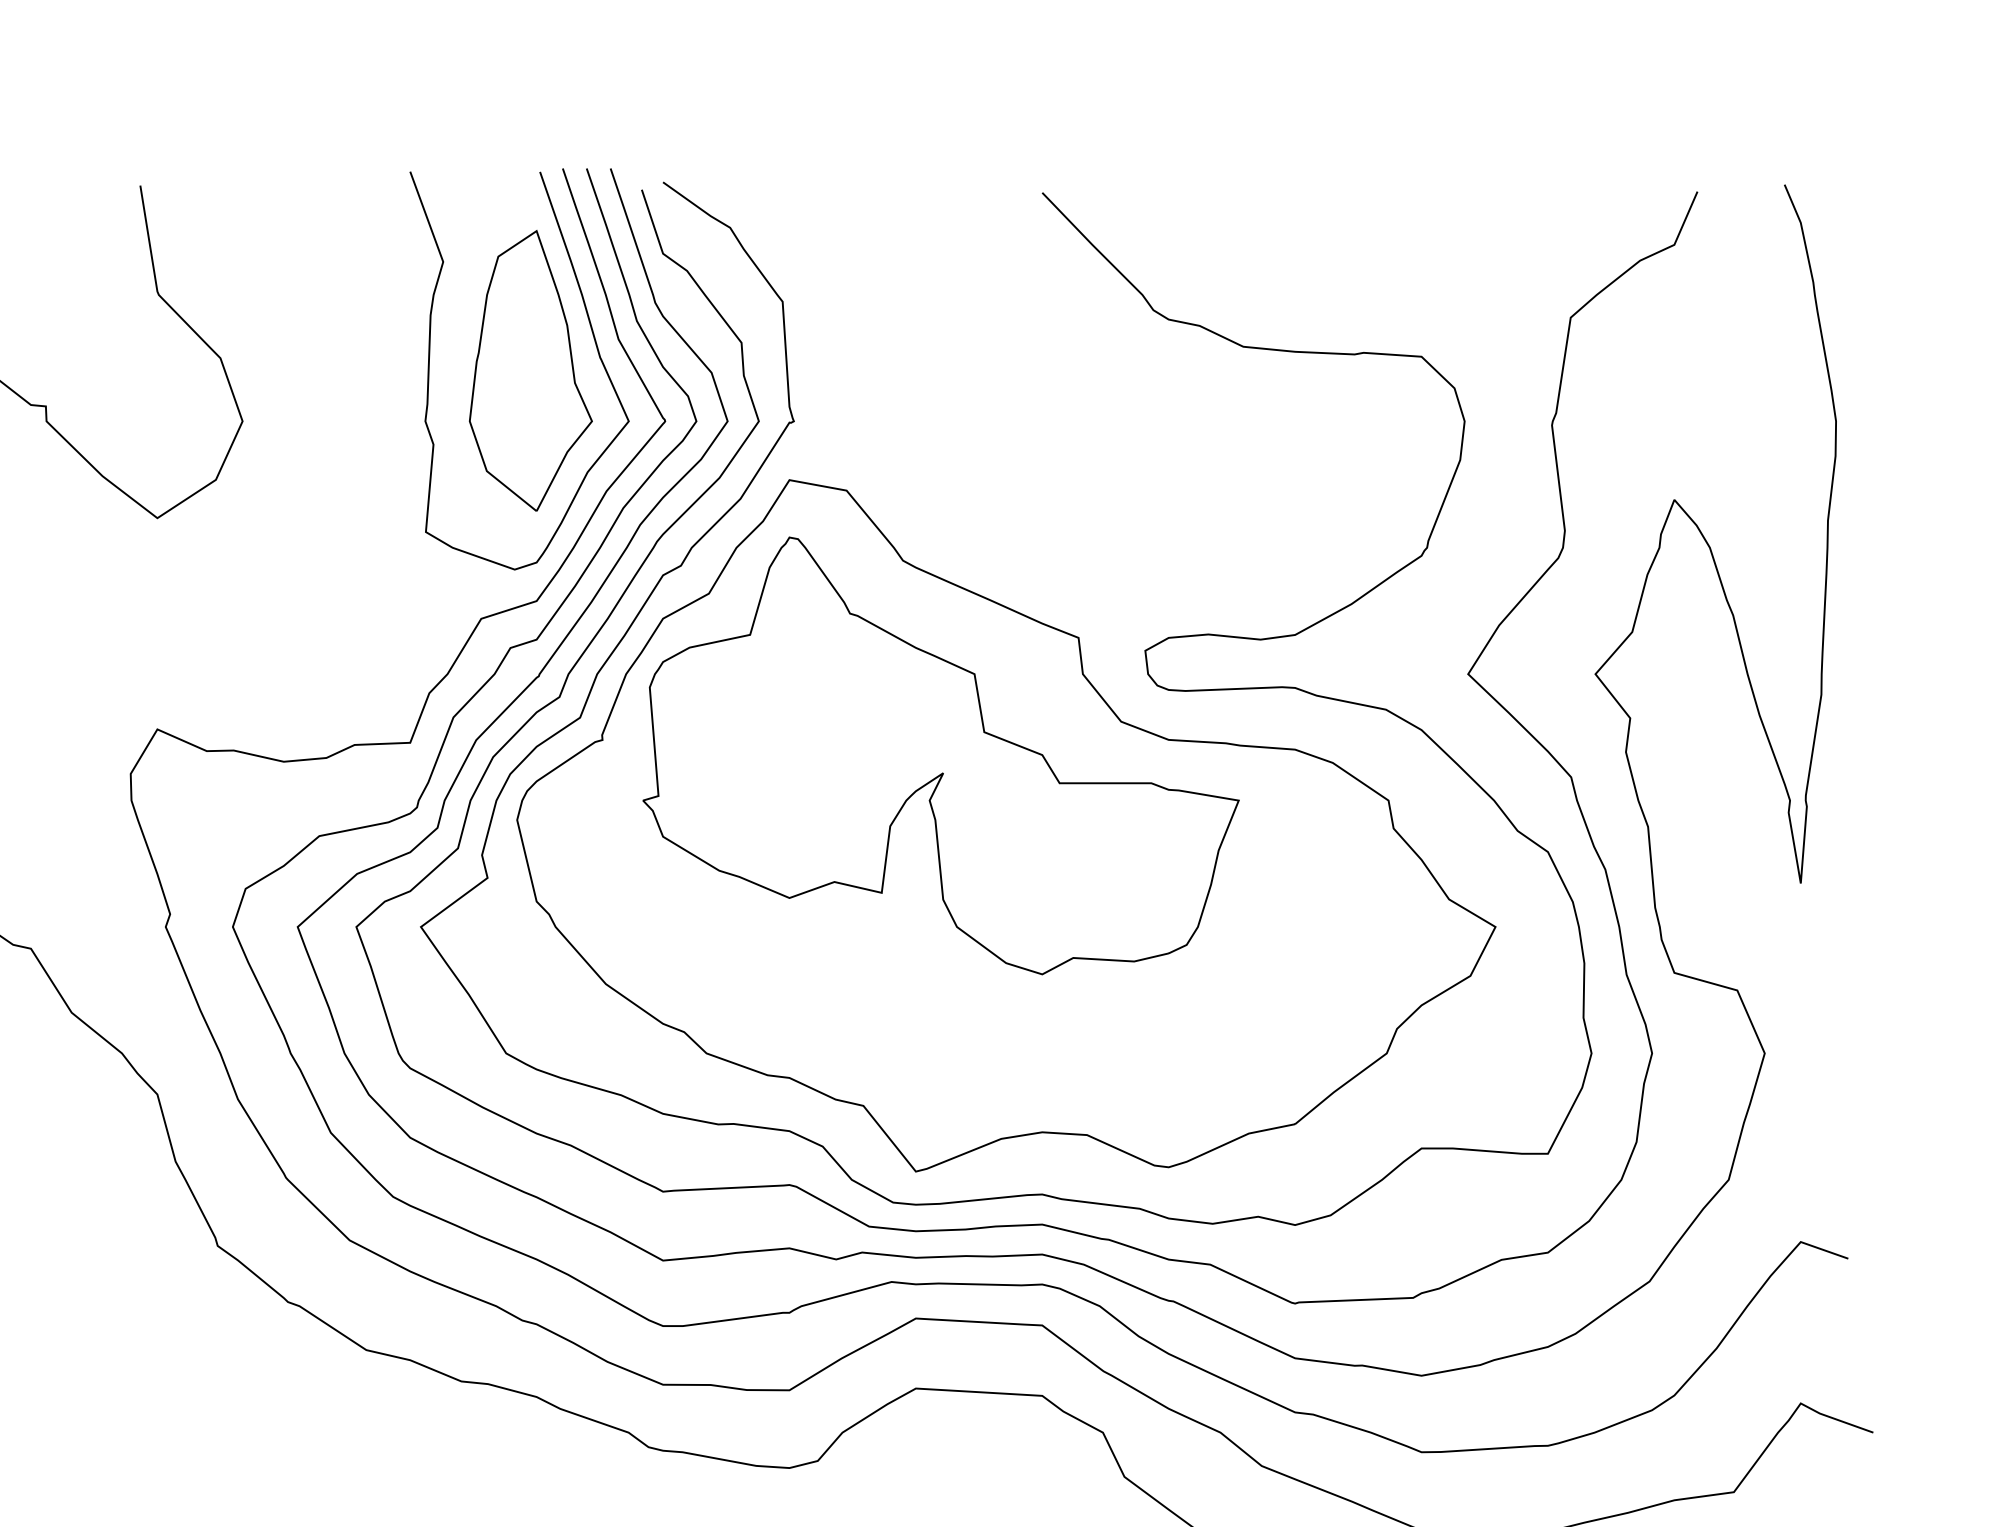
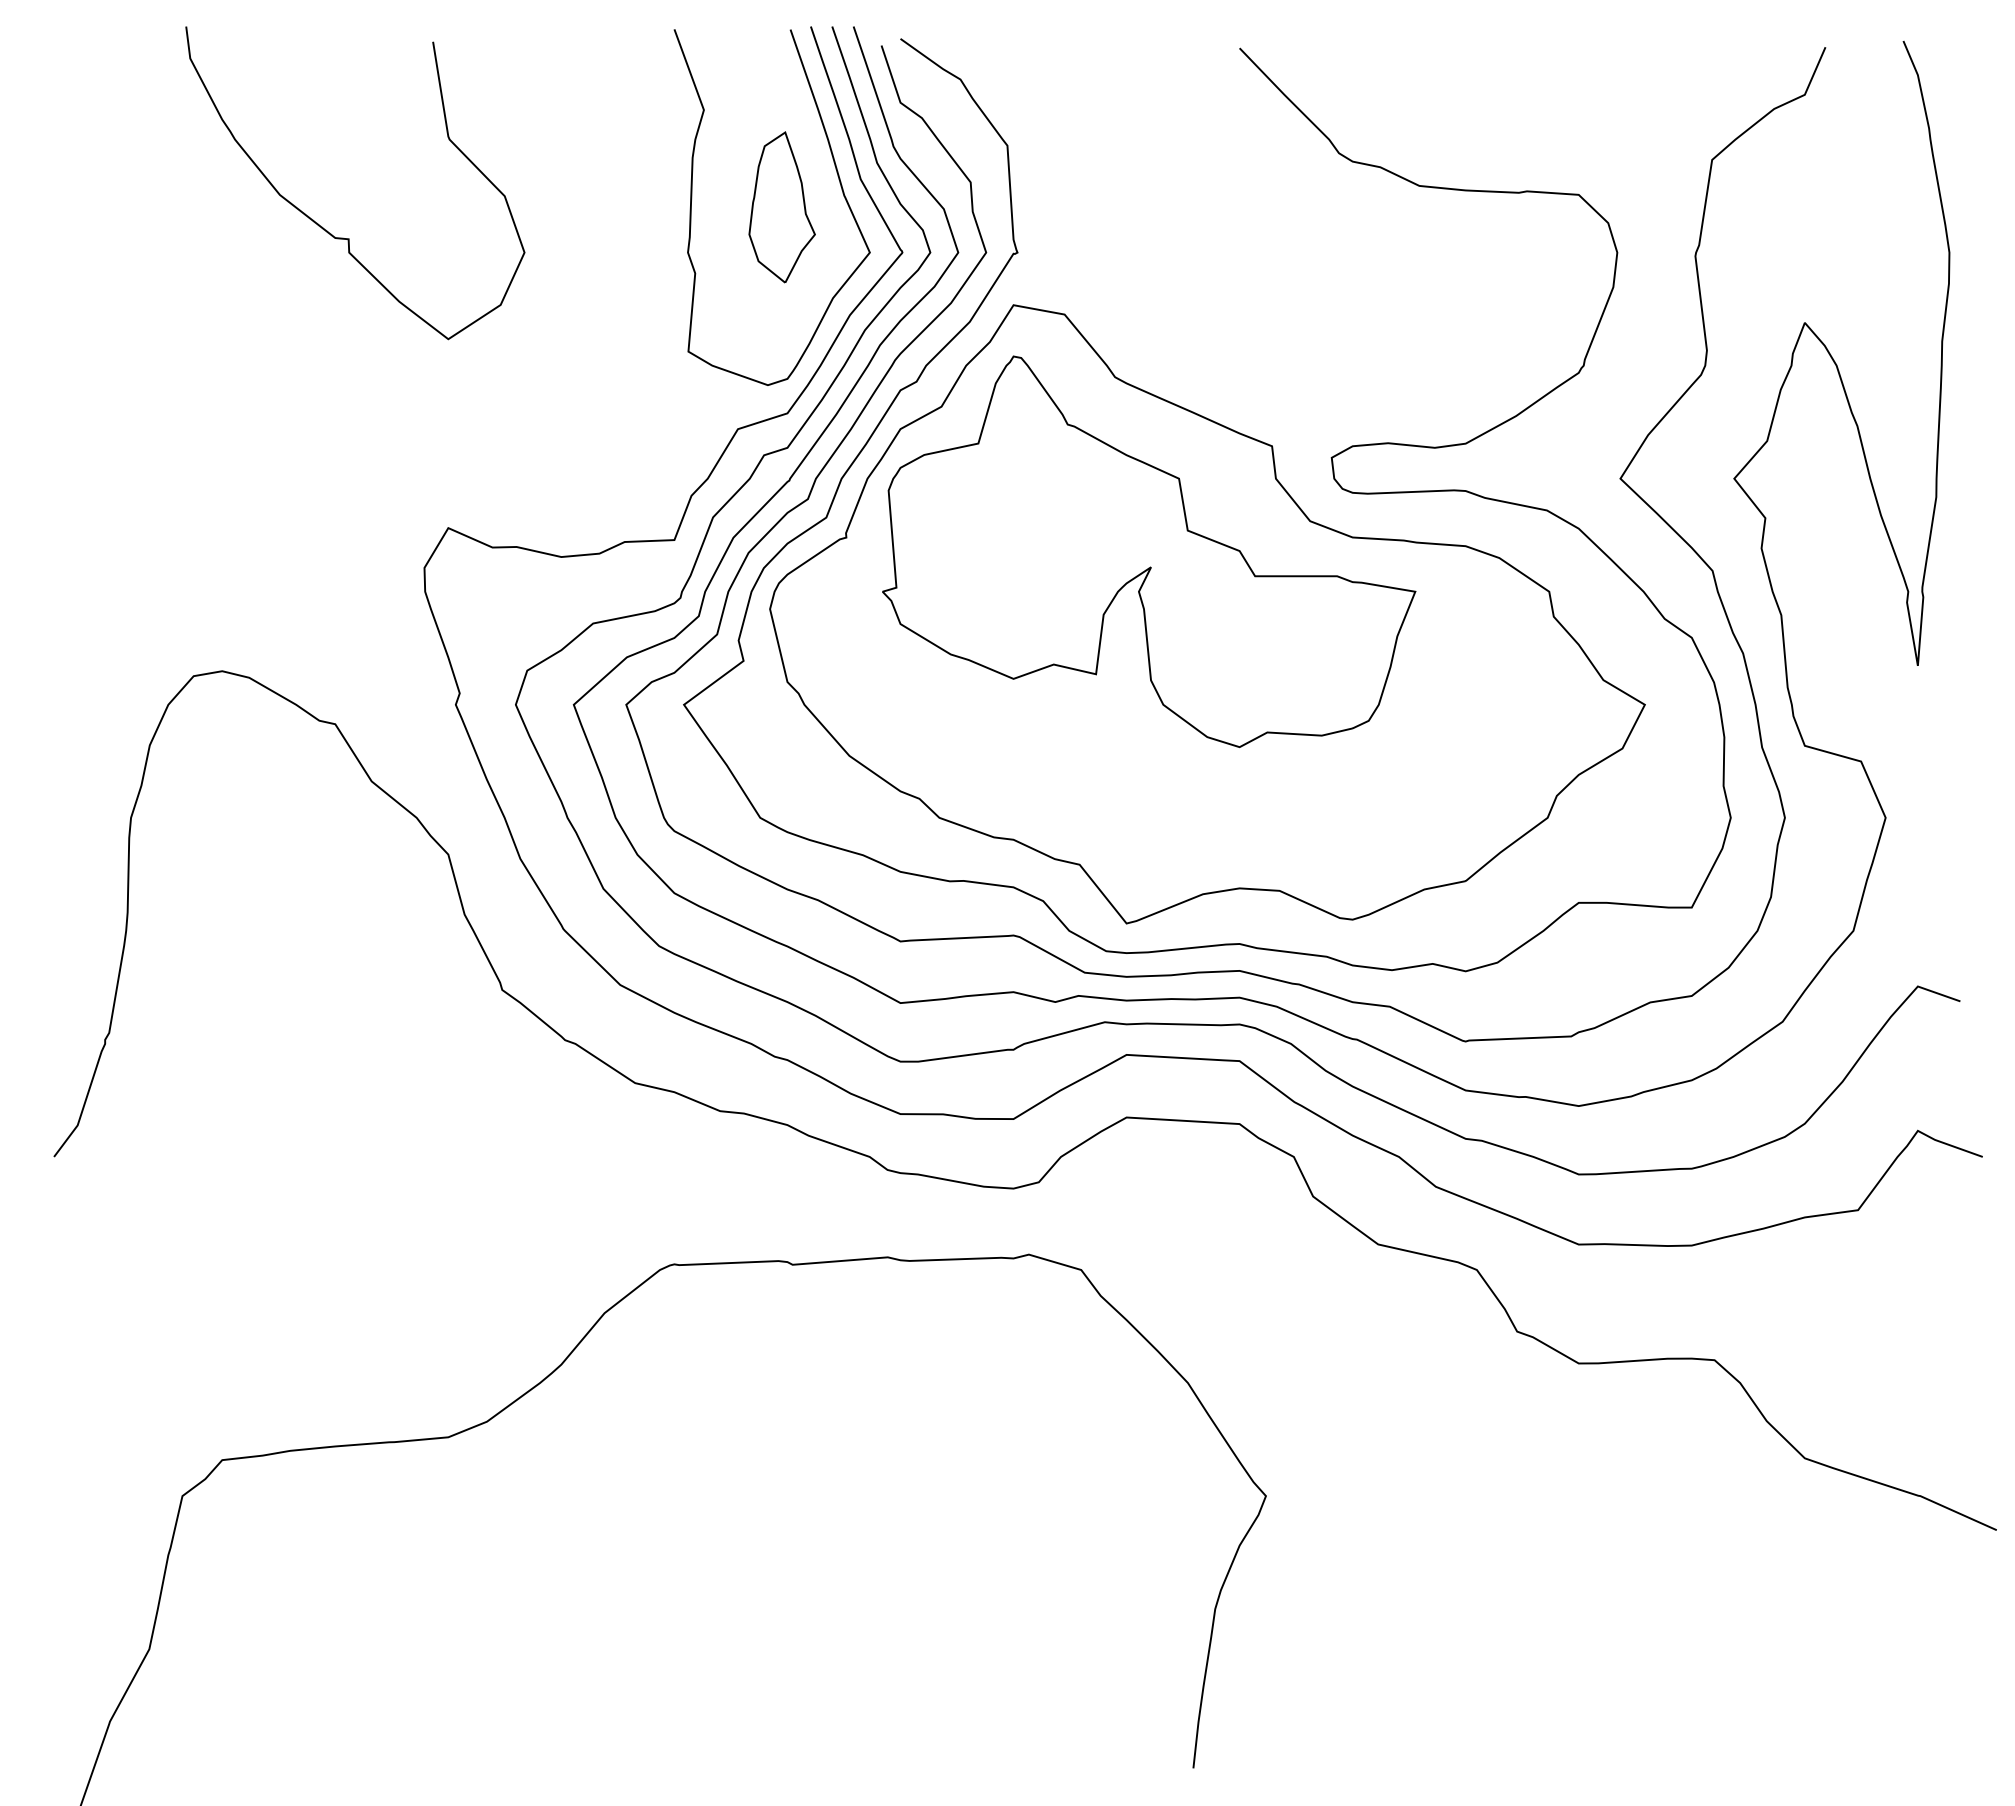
part: (529, 370) -> (781, 207), size x0.6

